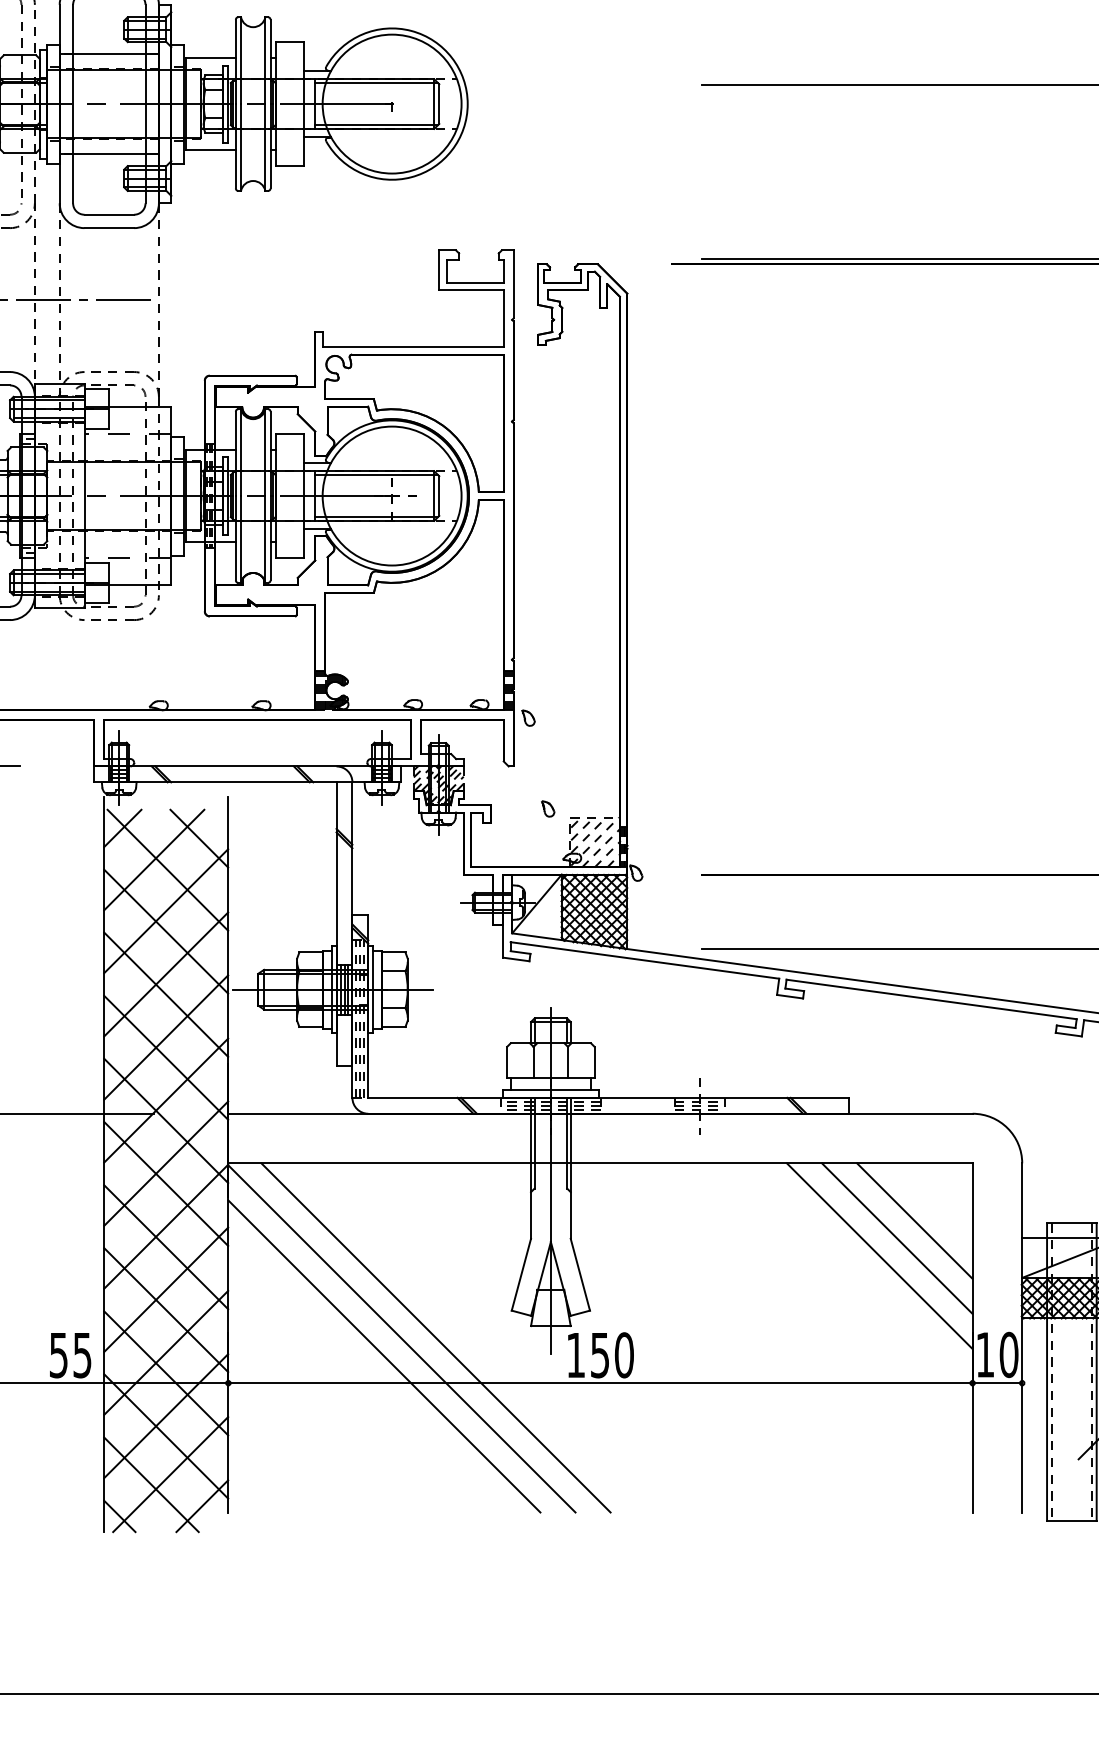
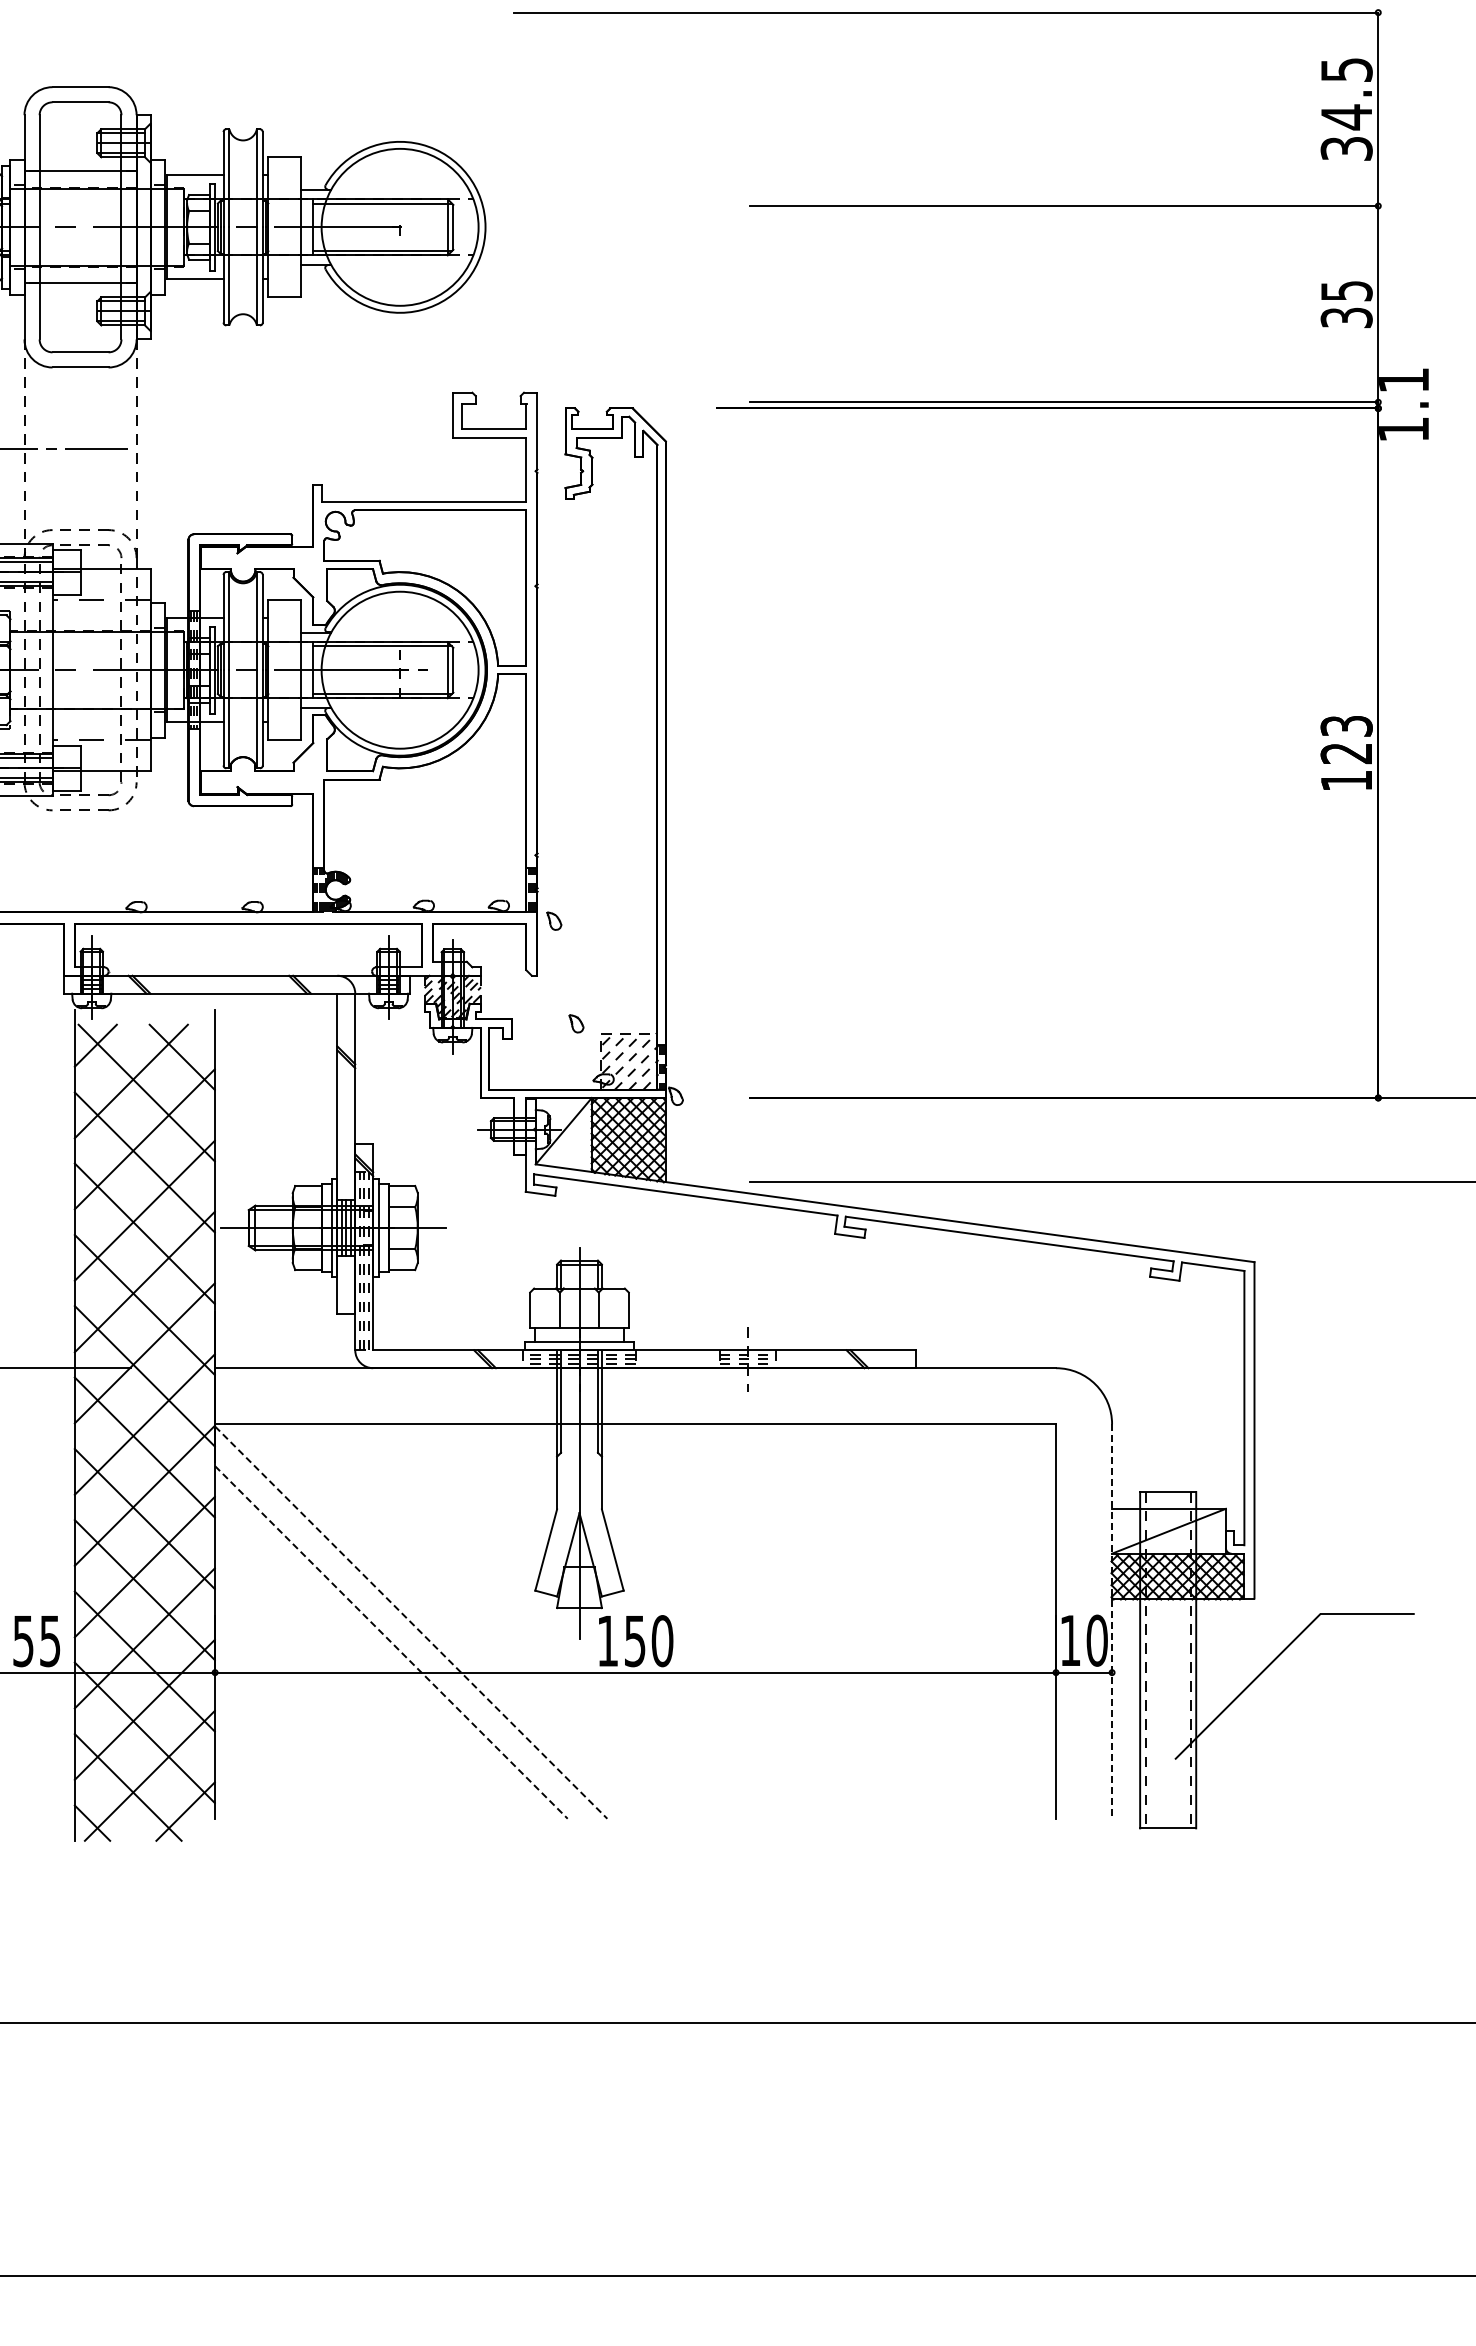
line: (914, 1221) -> (990, 1489), removed
line: (896, 1238) -> (970, 1509), removed
line: (879, 1255) -> (950, 1528), removed
line: (435, 1337) -> (449, 1621), removed
line: (402, 1338) -> (411, 1622), solid -> dashed
line: (1022, 1338) -> (1112, 1622), solid -> dashed
line: (384, 1356) -> (391, 1642), solid -> dashed

